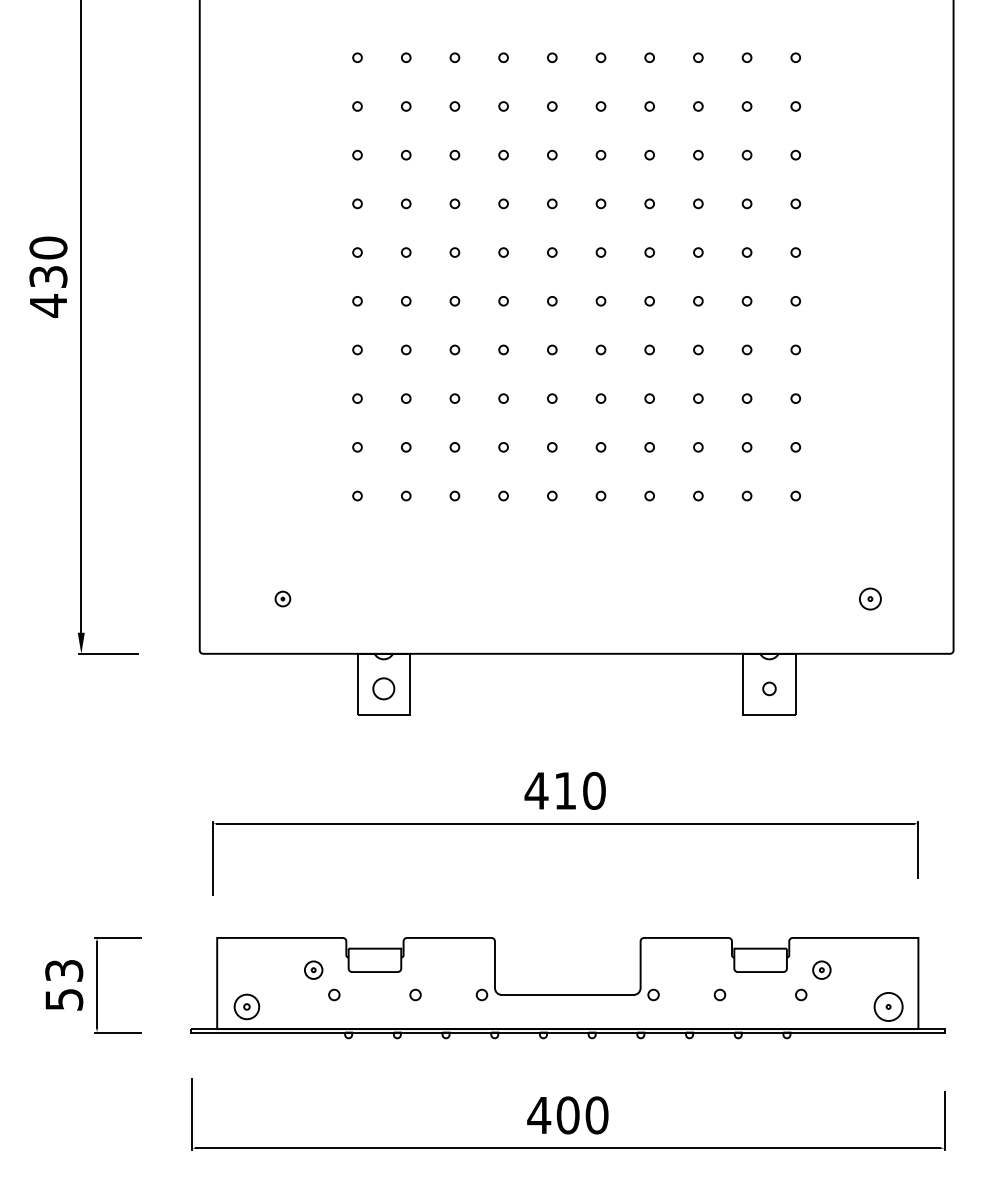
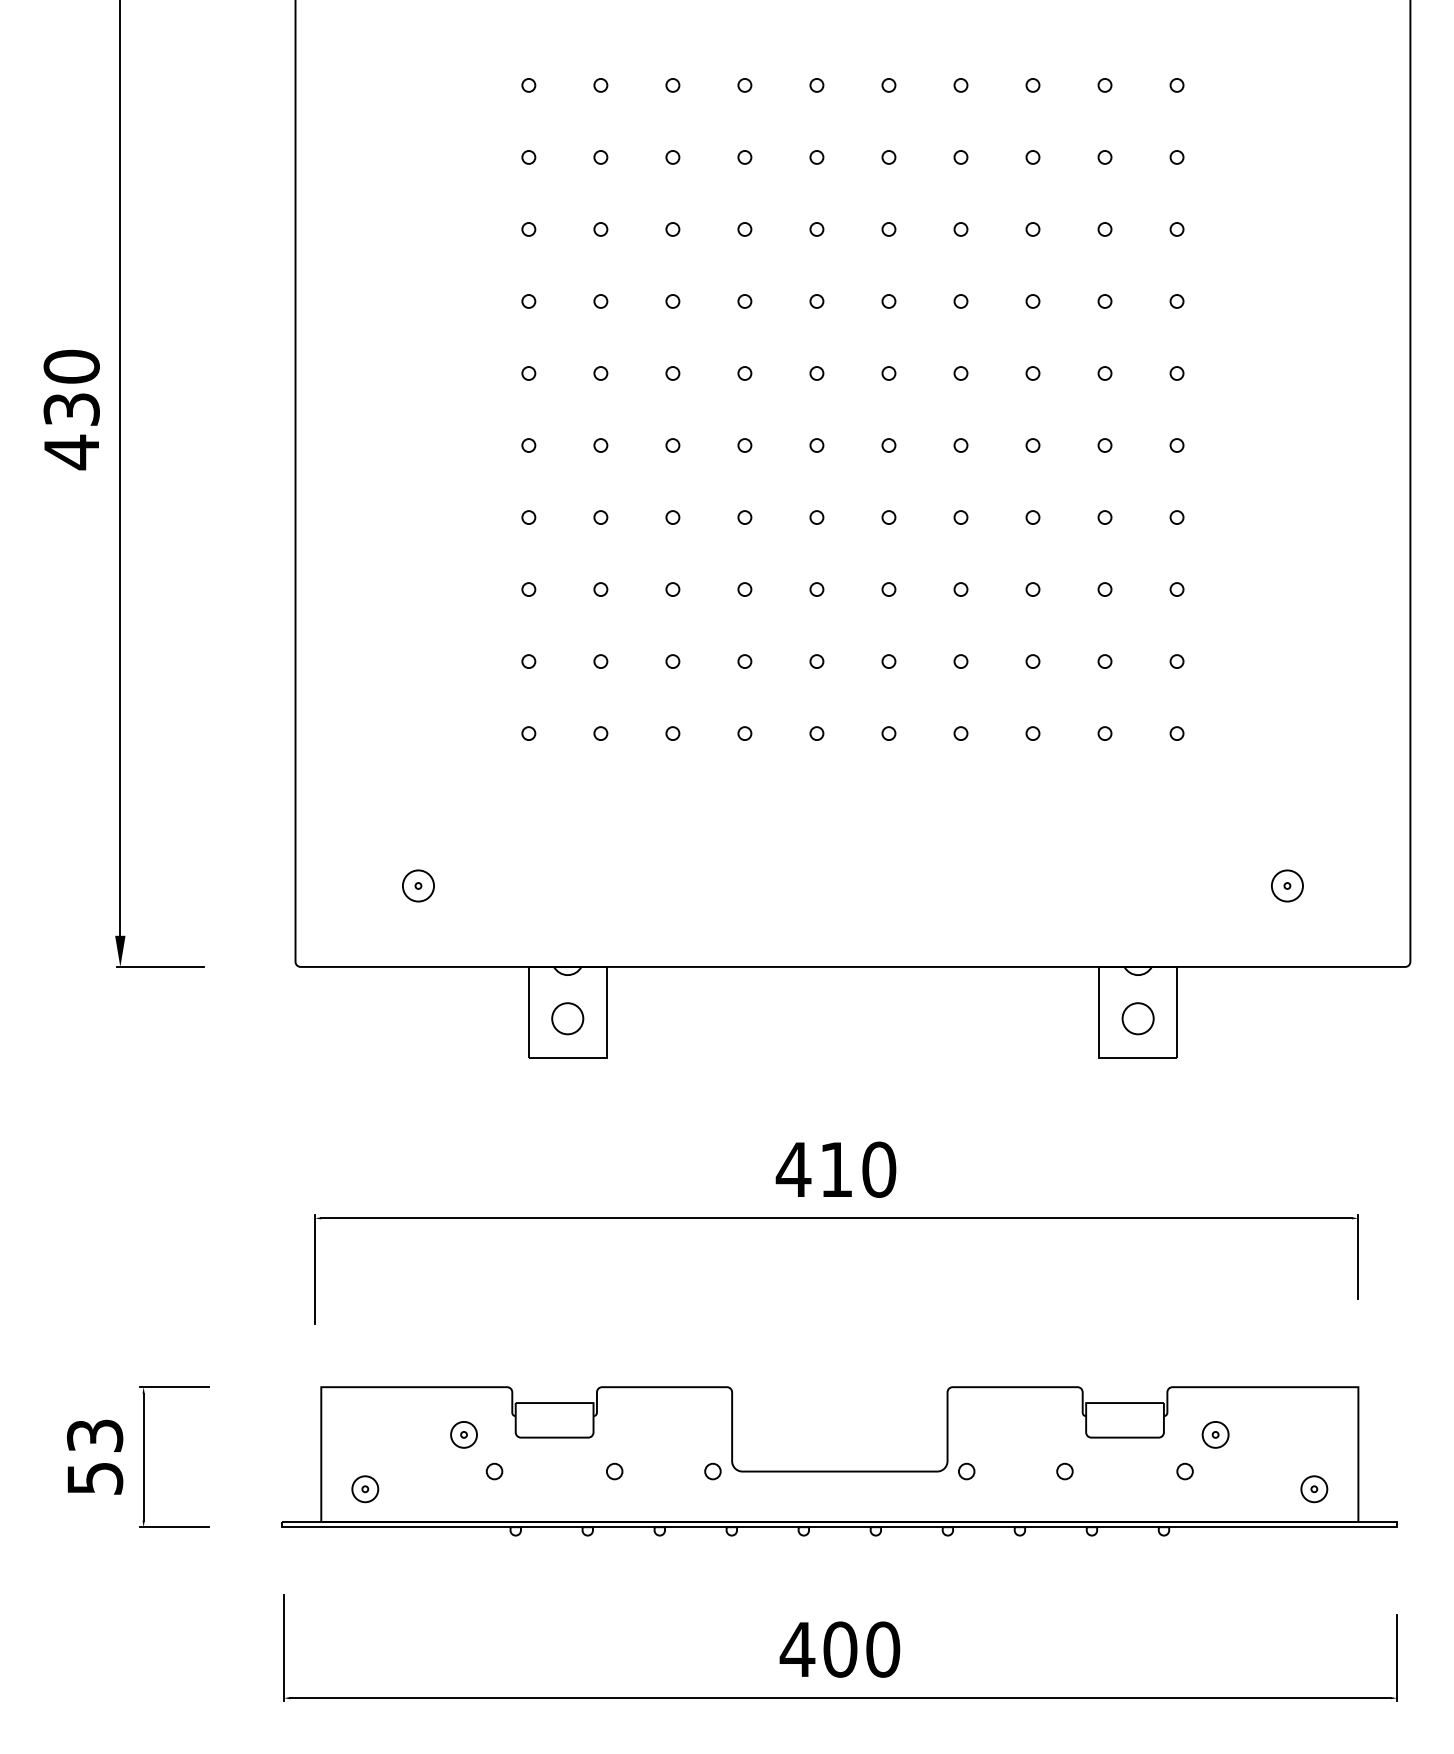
part: (282, 598) -> (417, 885), size x1.43
circle: (769, 688) -> (1138, 1018), size x1.67
part: (246, 1006) -> (364, 1488), size x0.71
circle: (888, 1006) -> (1314, 1488), size x0.62

